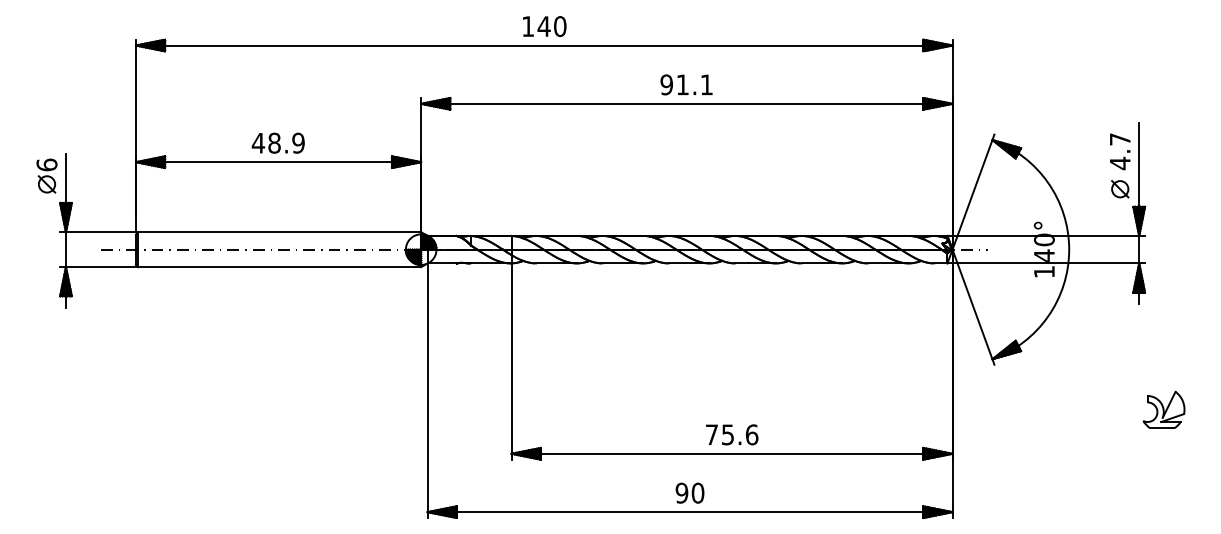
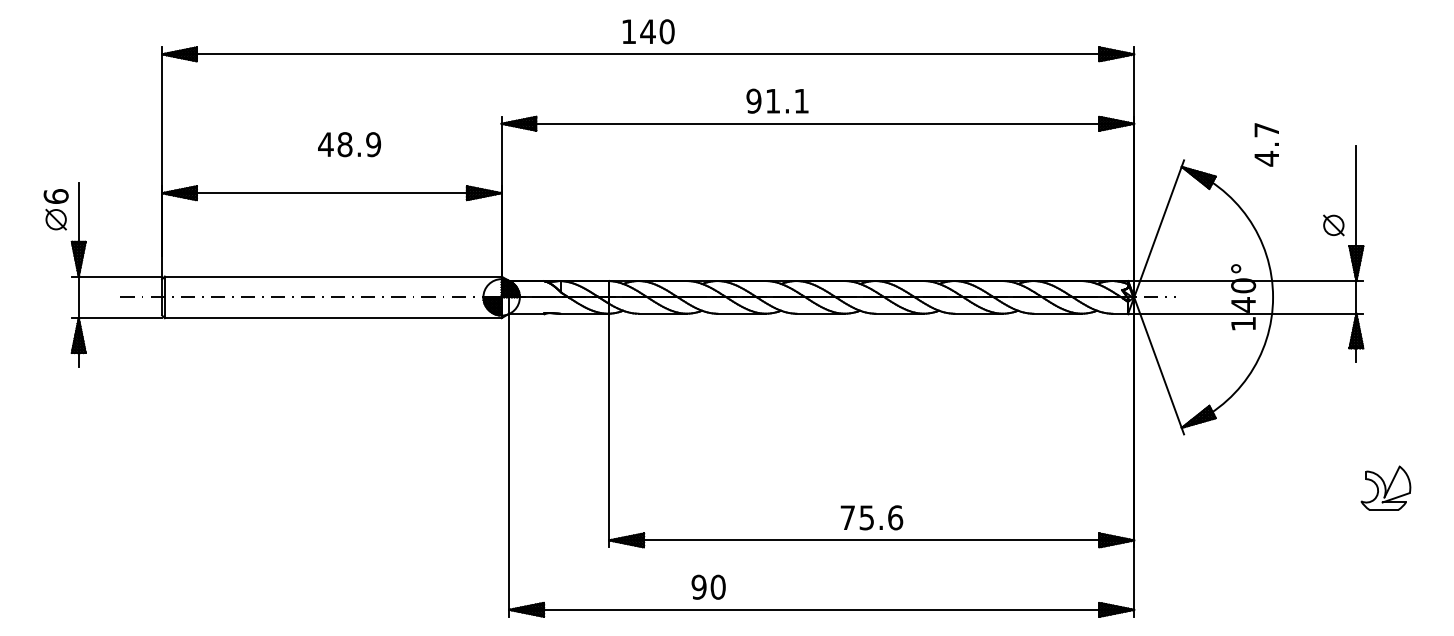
text: (686, 84) -> (777, 100), moved
text: (278, 143) -> (349, 144), moved
text: (1119, 151) -> (1266, 144), moved
text: (689, 492) -> (708, 586), moved

